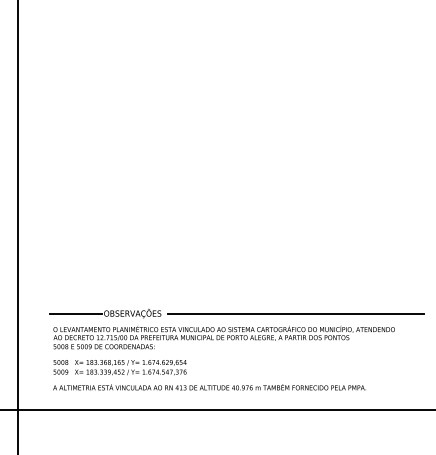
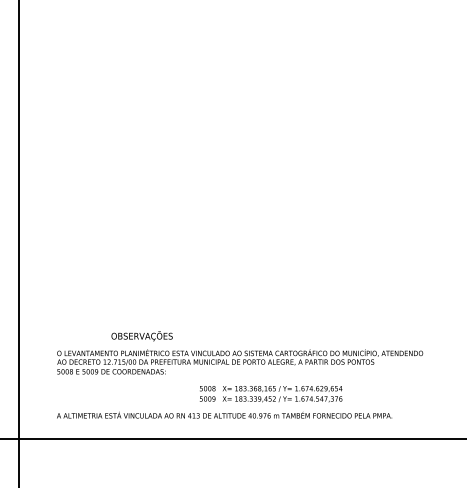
line: (75, 314) -> (80, 337), removed
line: (295, 314) -> (316, 337), removed
text: (119, 367) -> (270, 394), moved

